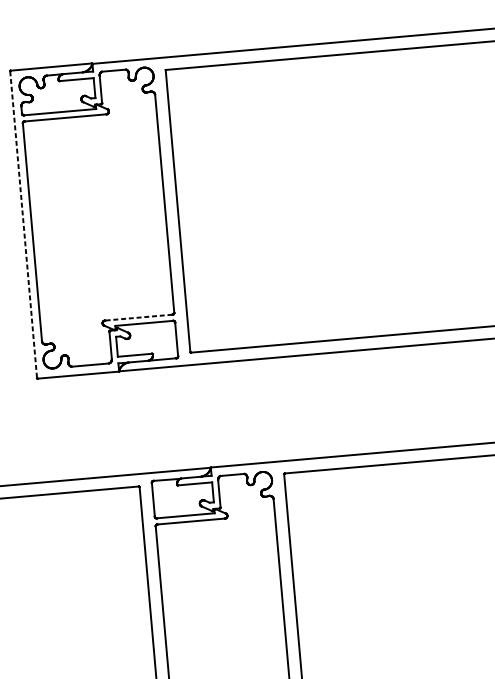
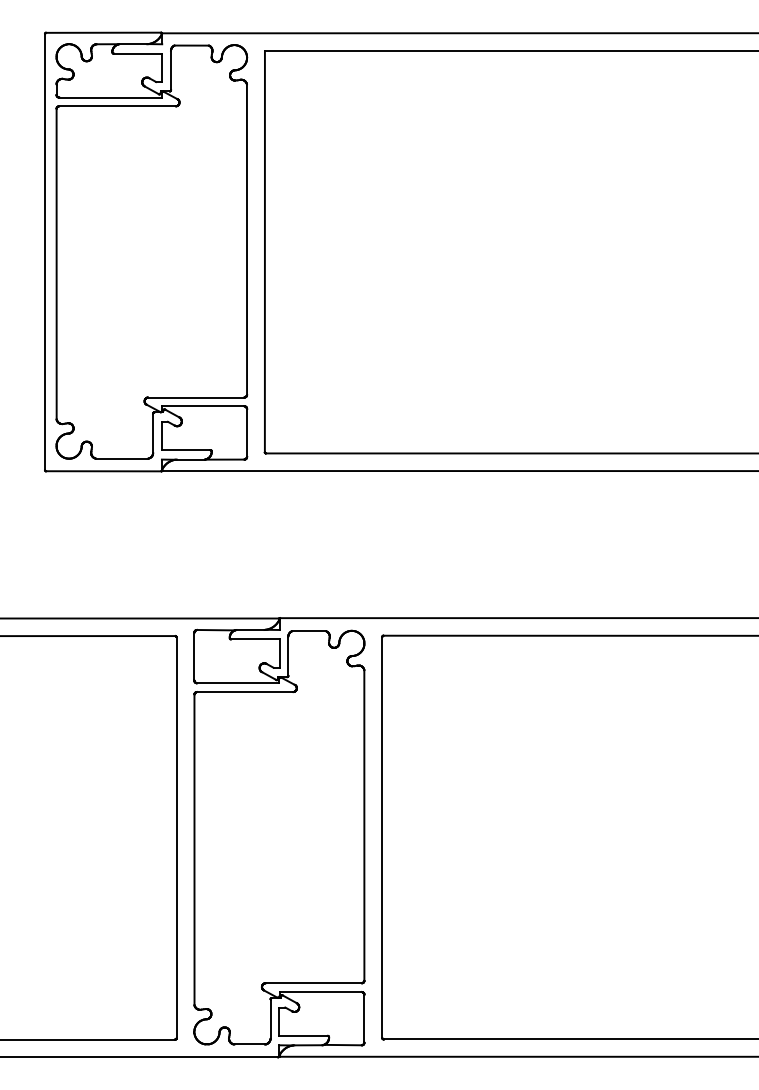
line: (23, 225) -> (45, 252), dashed -> solid
line: (138, 317) -> (196, 397), dashed -> solid

